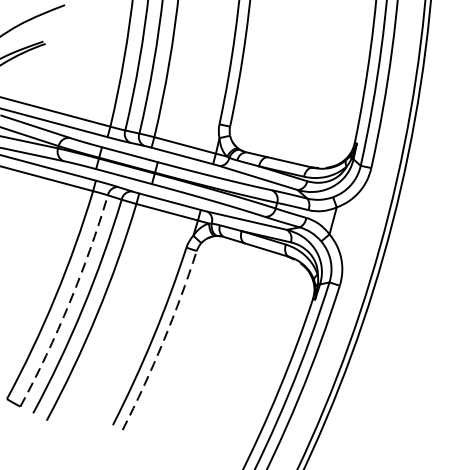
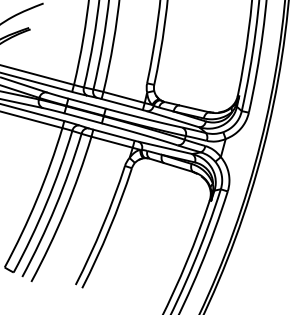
arc: (69, 303) -> (46, 203), dashed -> solid
arc: (163, 342) -> (109, 229), dashed -> solid

